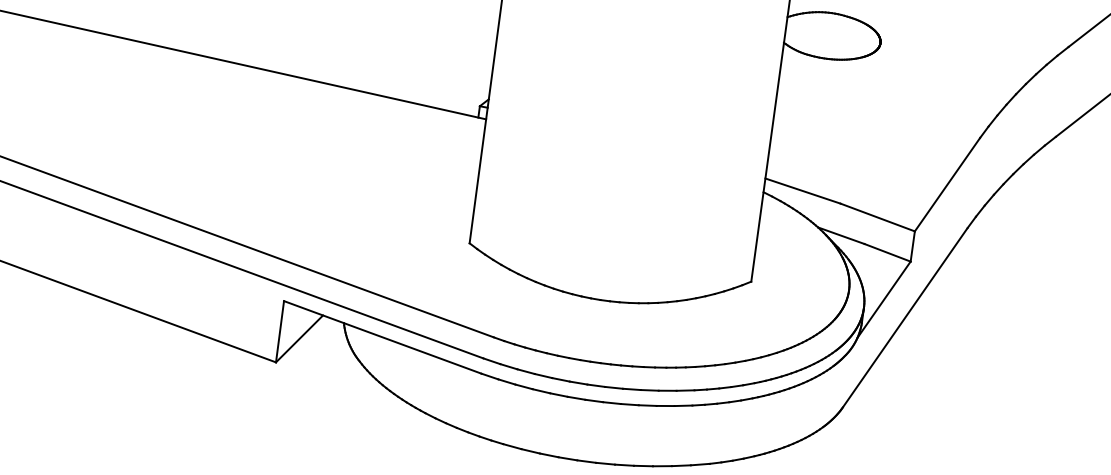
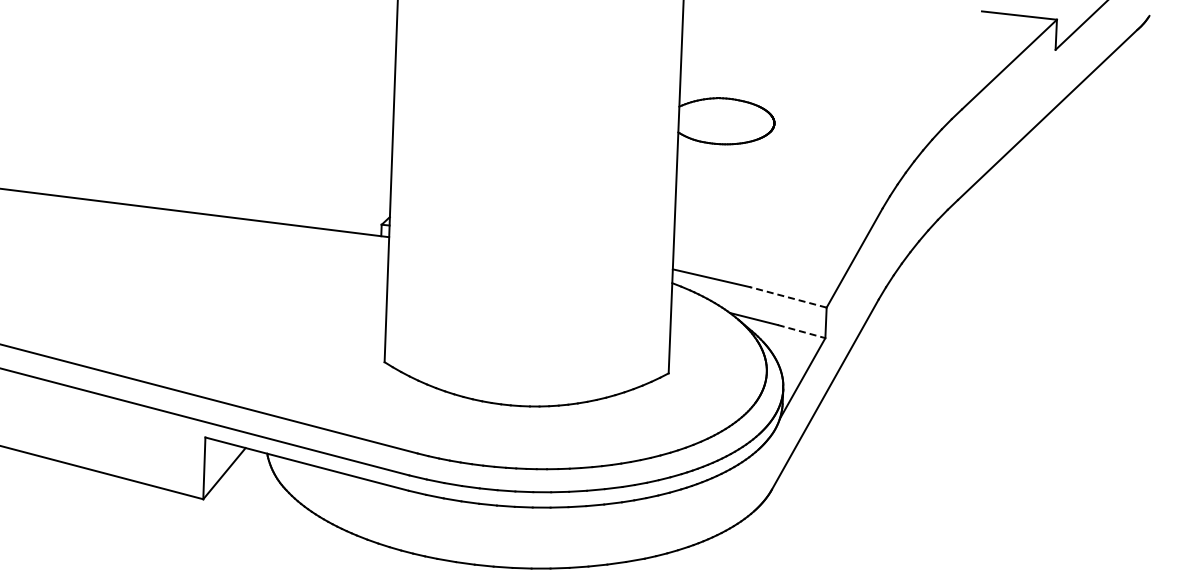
line: (877, 217) -> (788, 297), solid -> dashed
line: (887, 252) -> (801, 331), solid -> dashed

